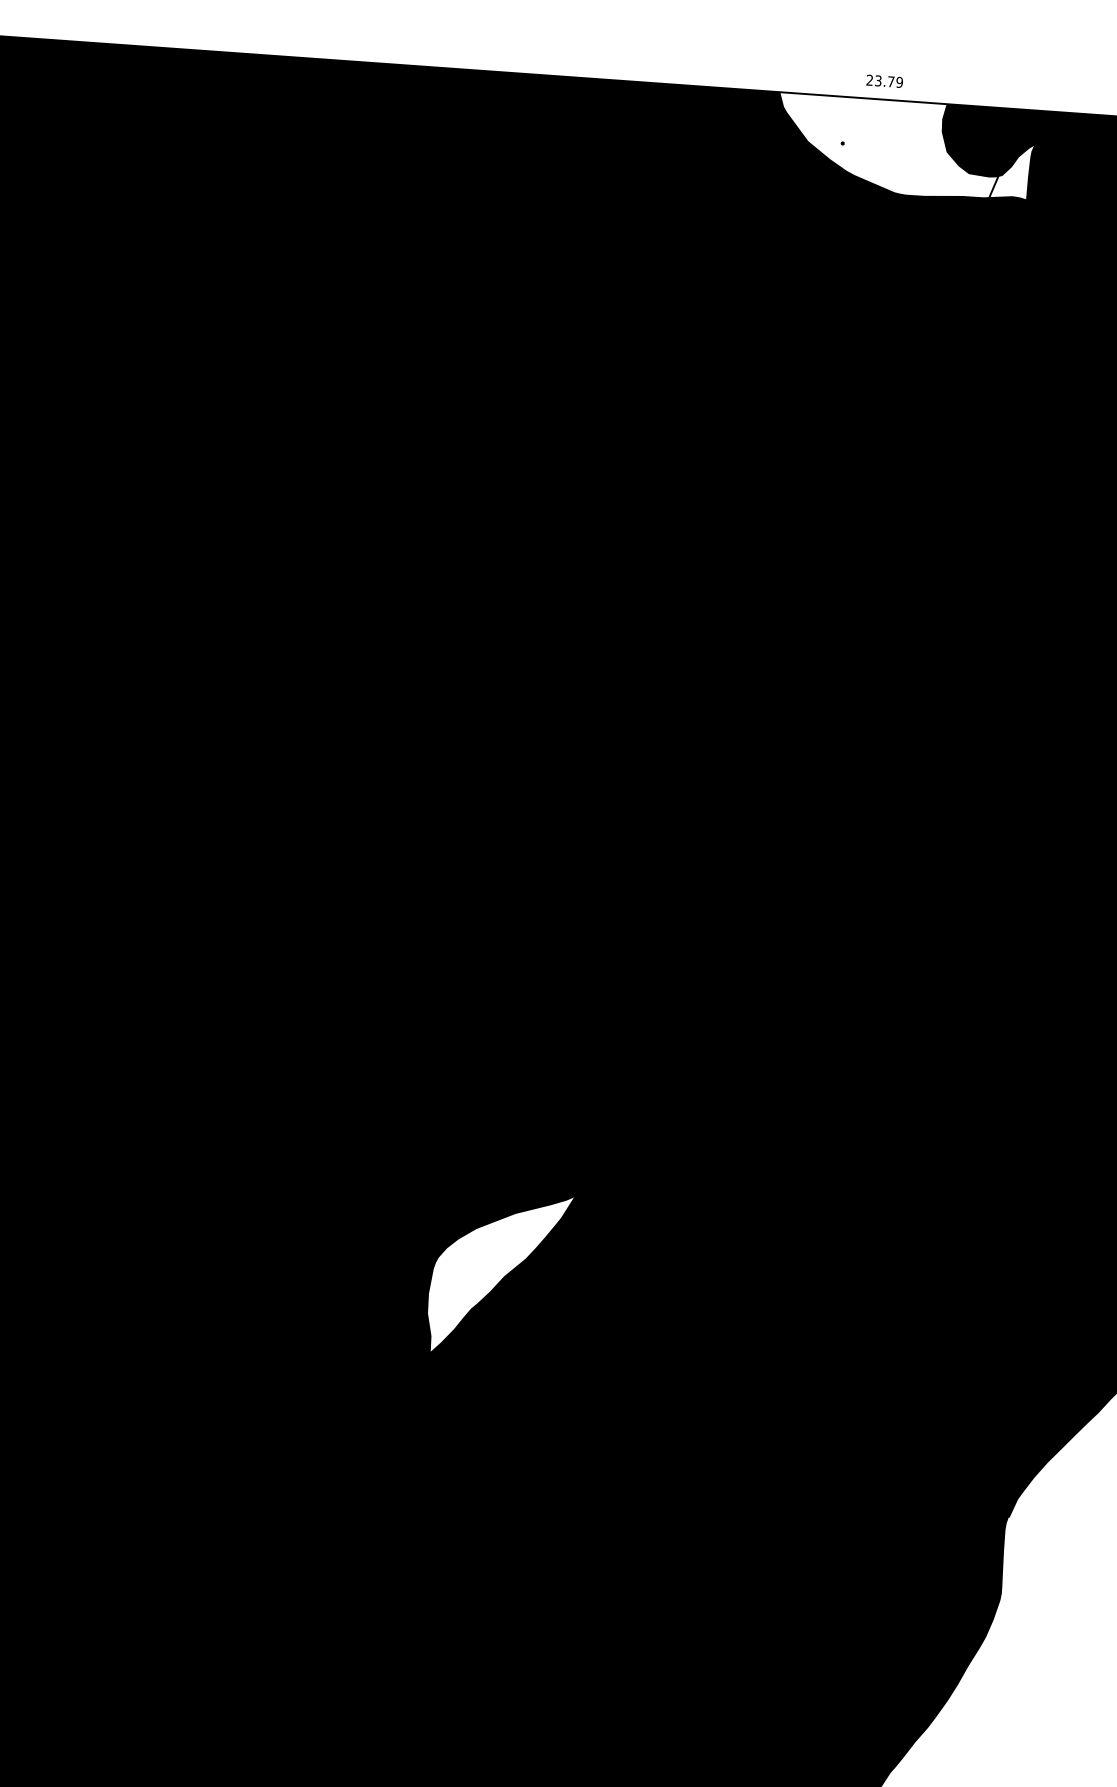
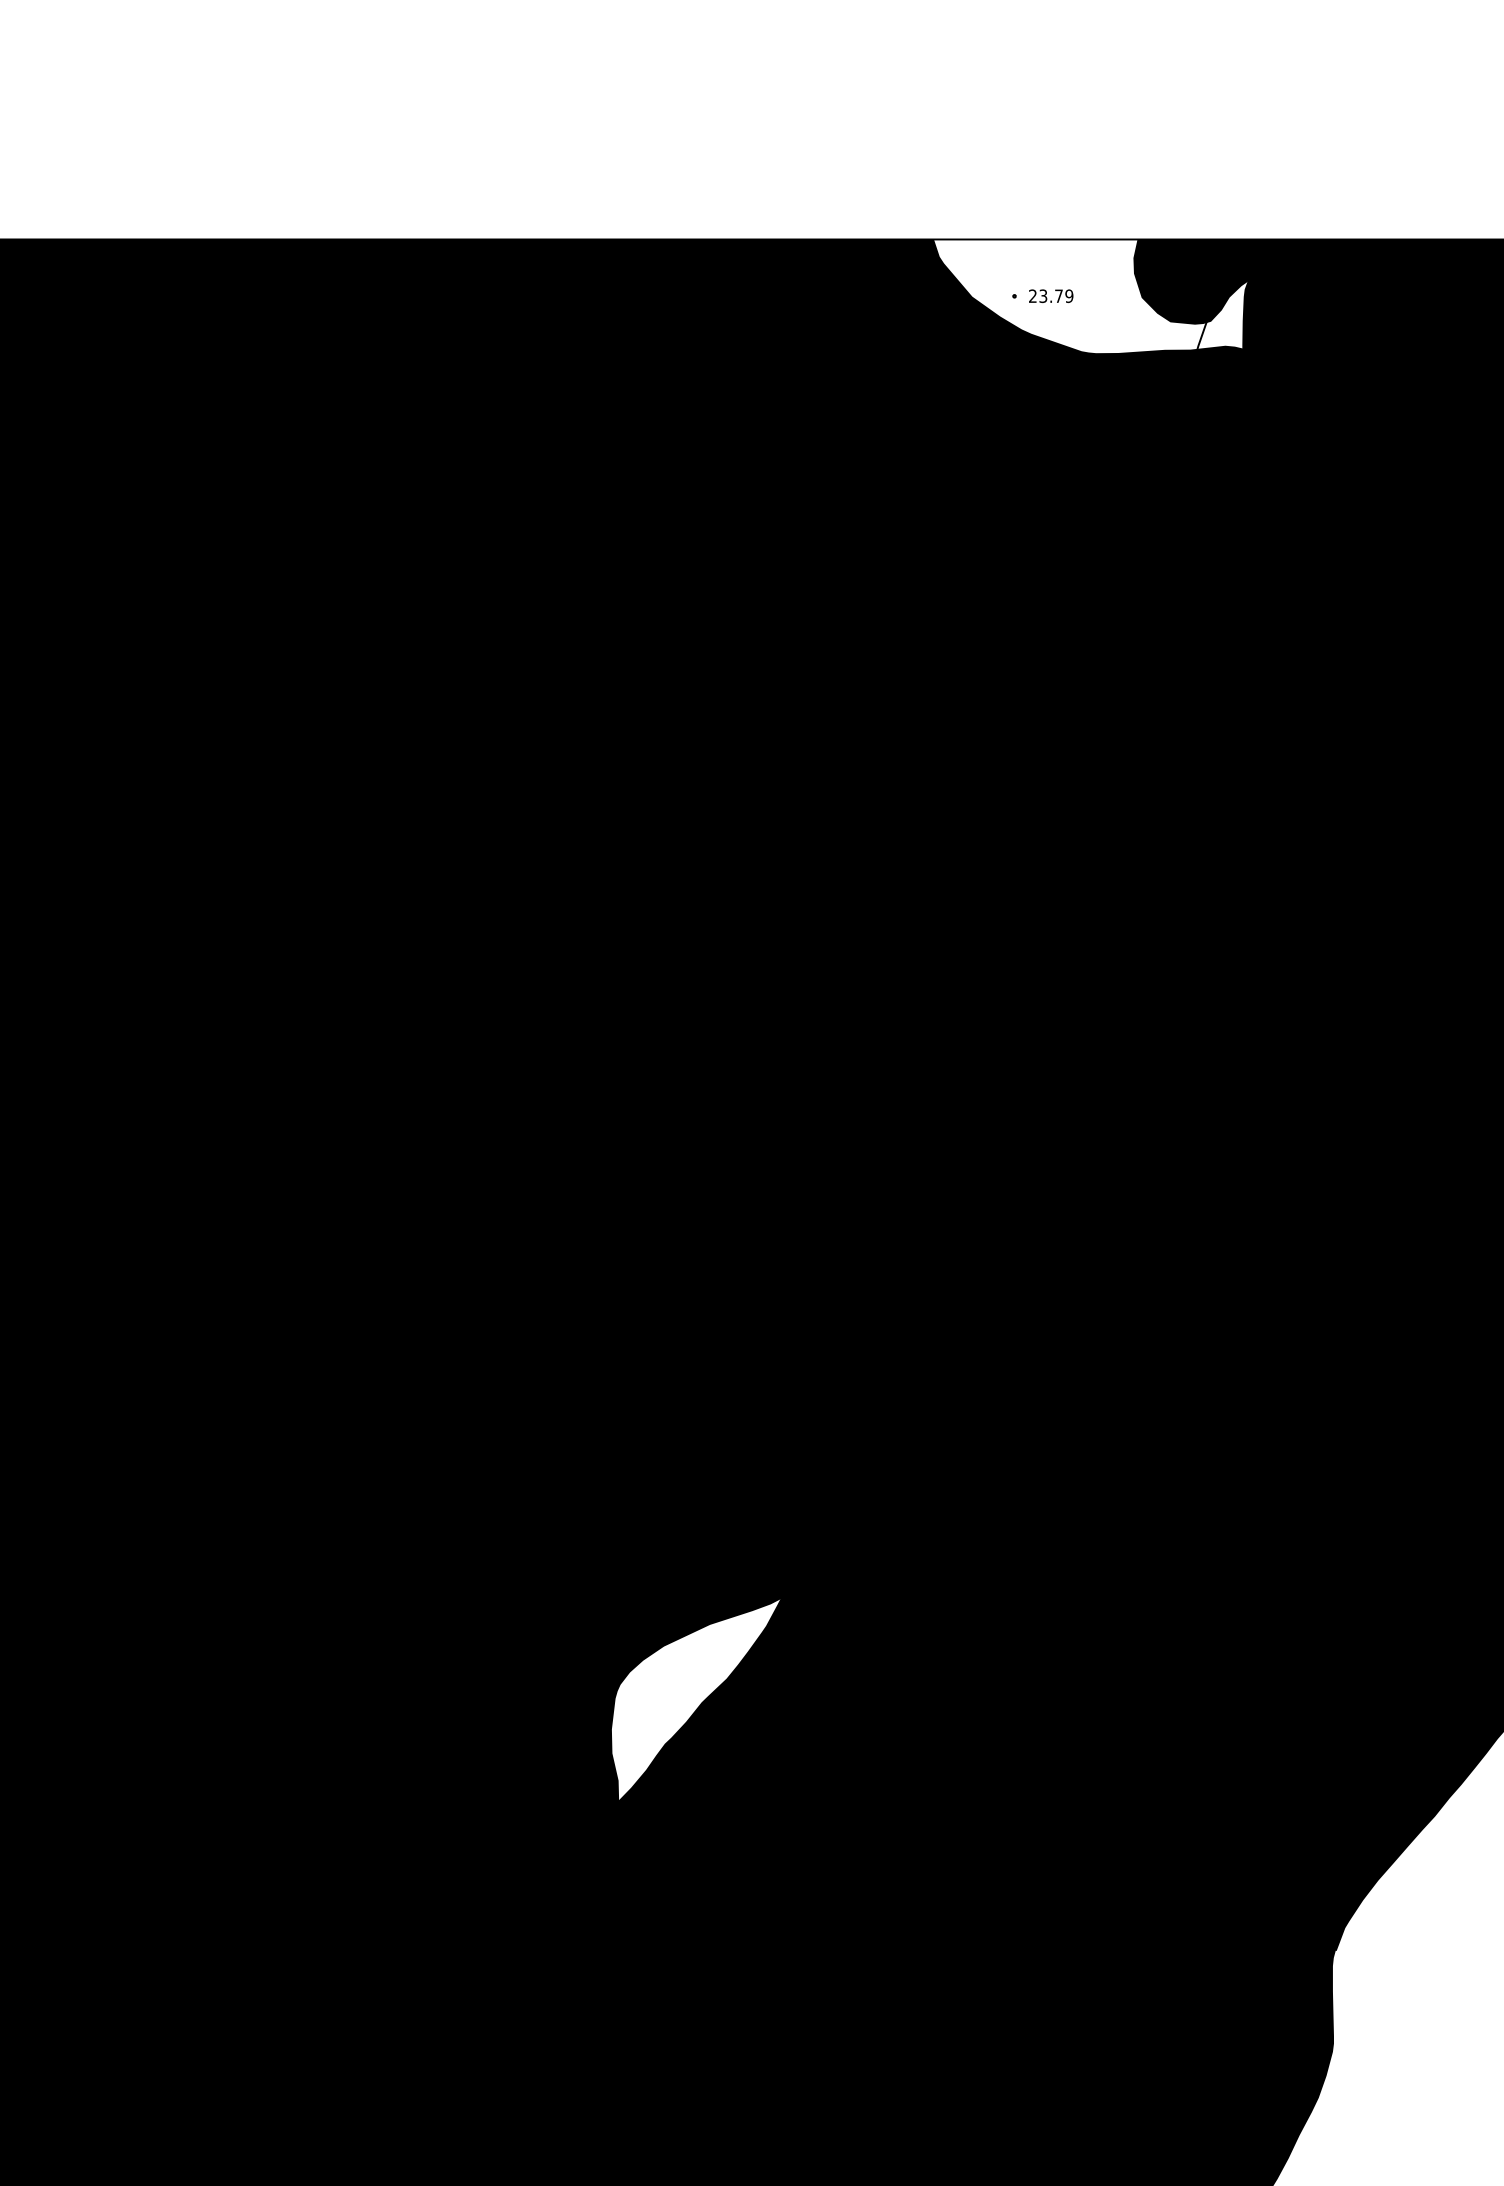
text: (885, 80) -> (1051, 295), moved

